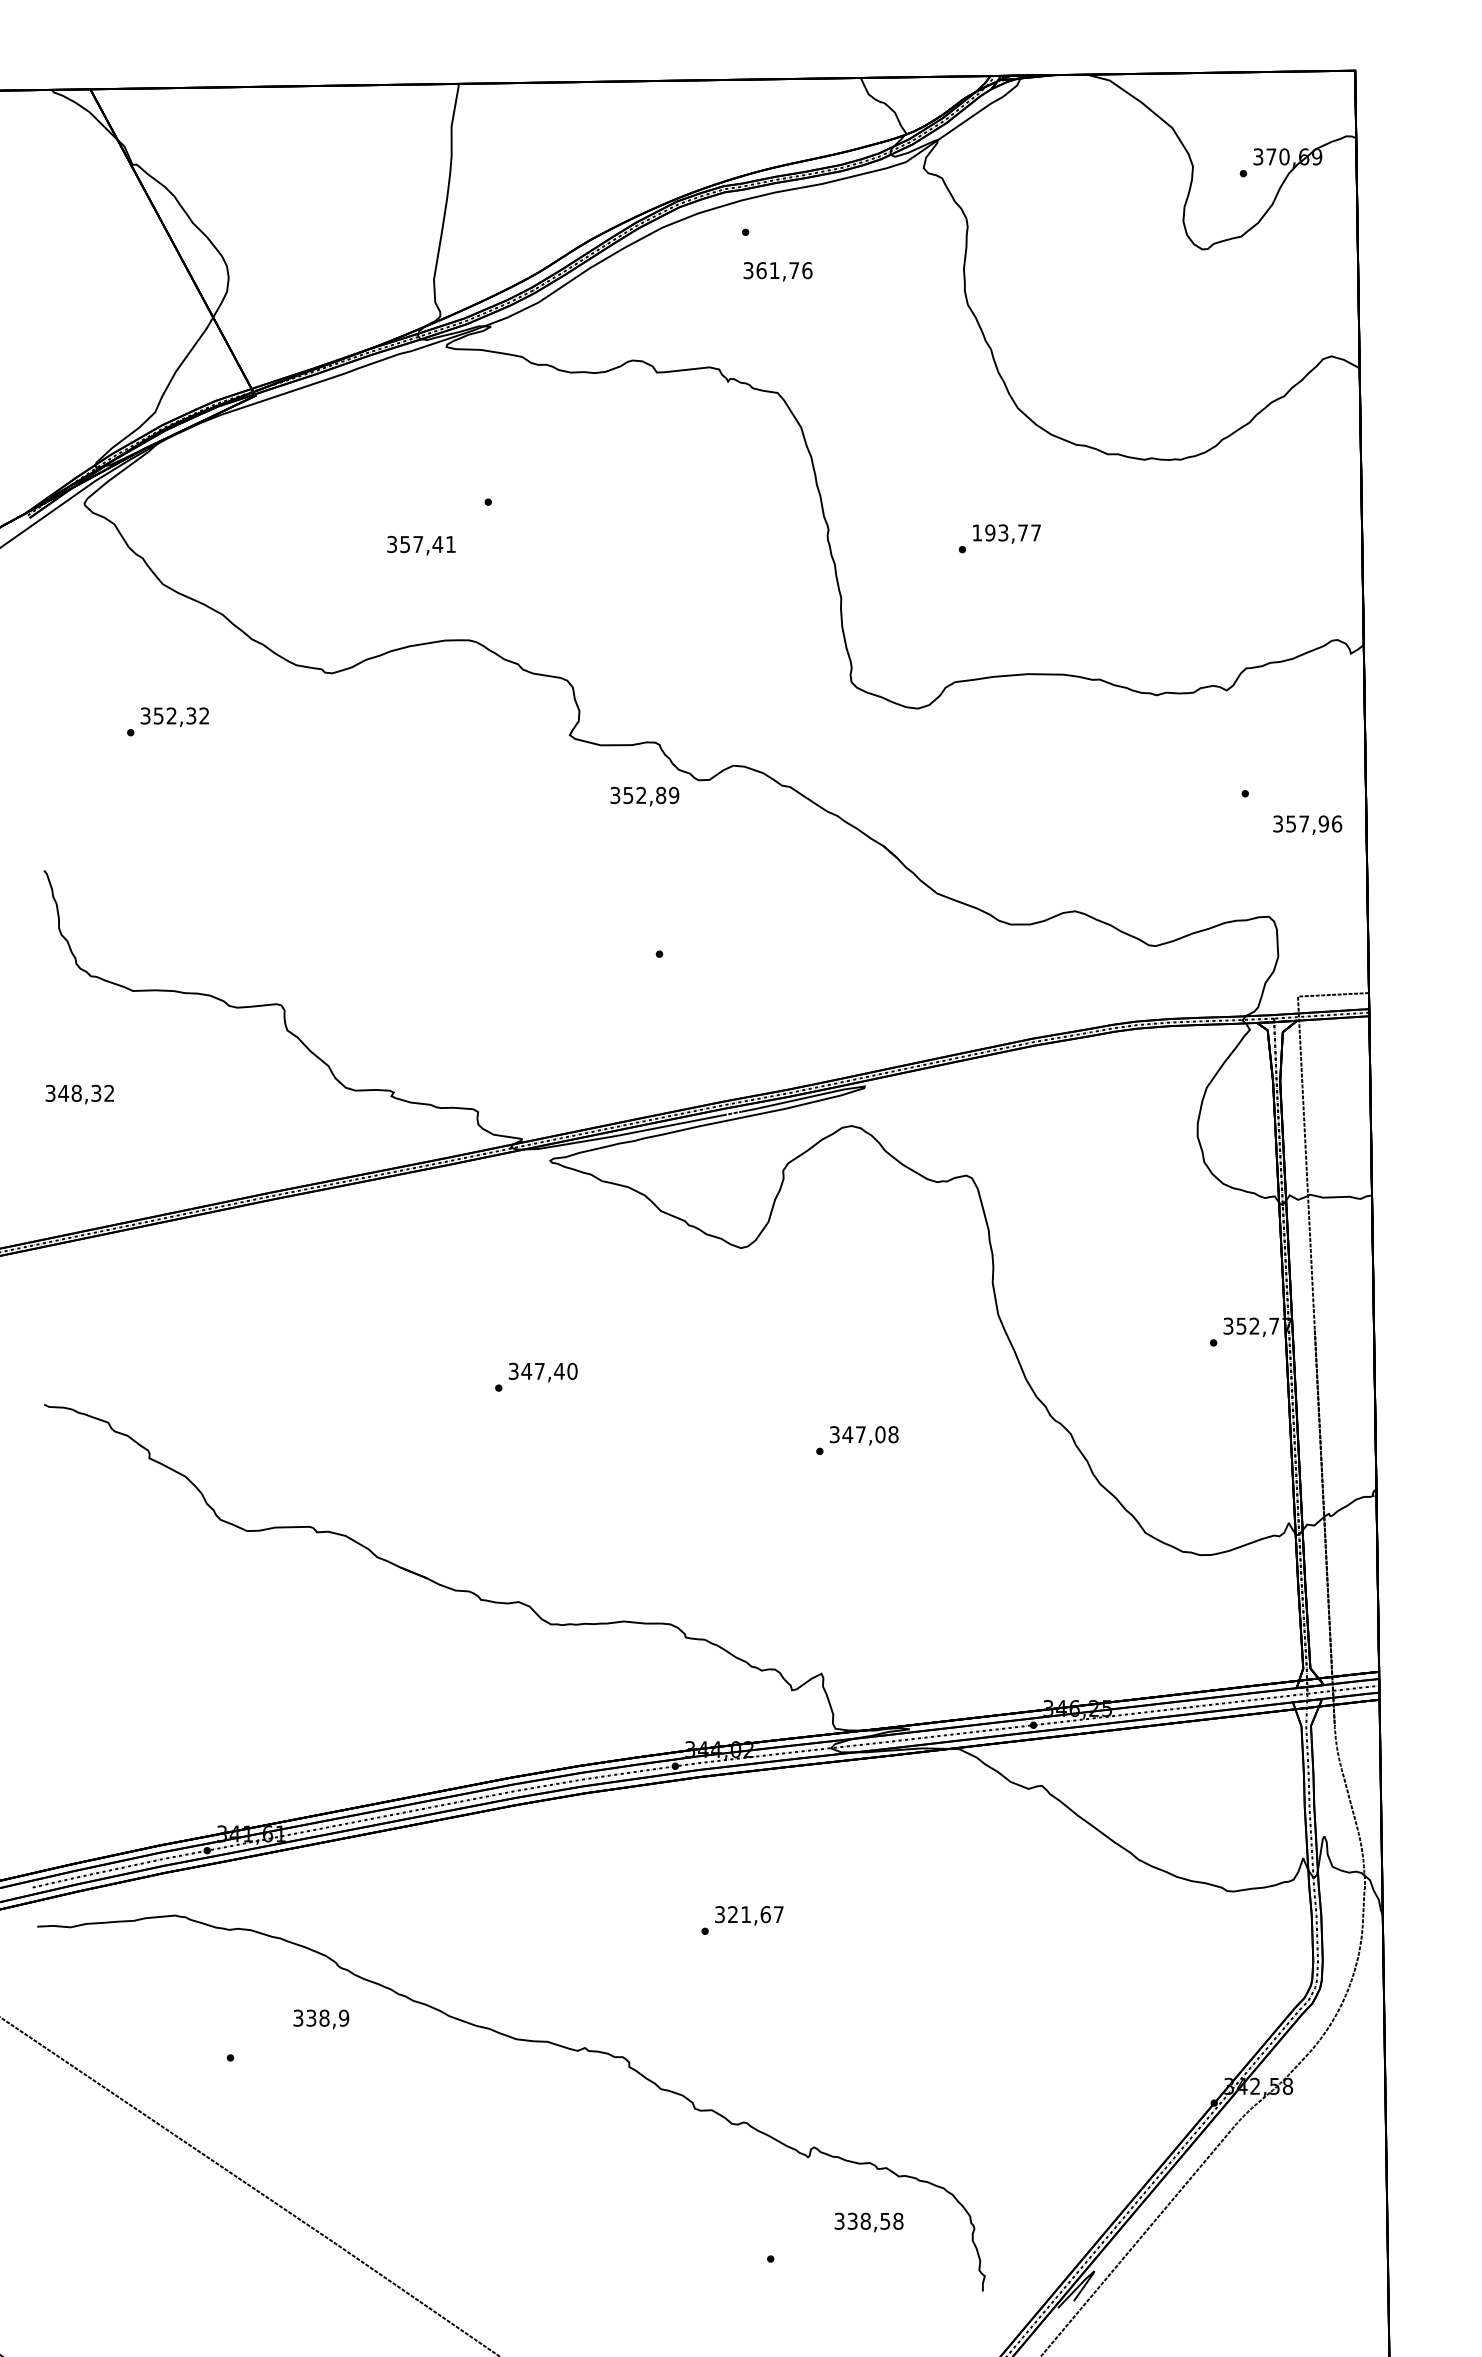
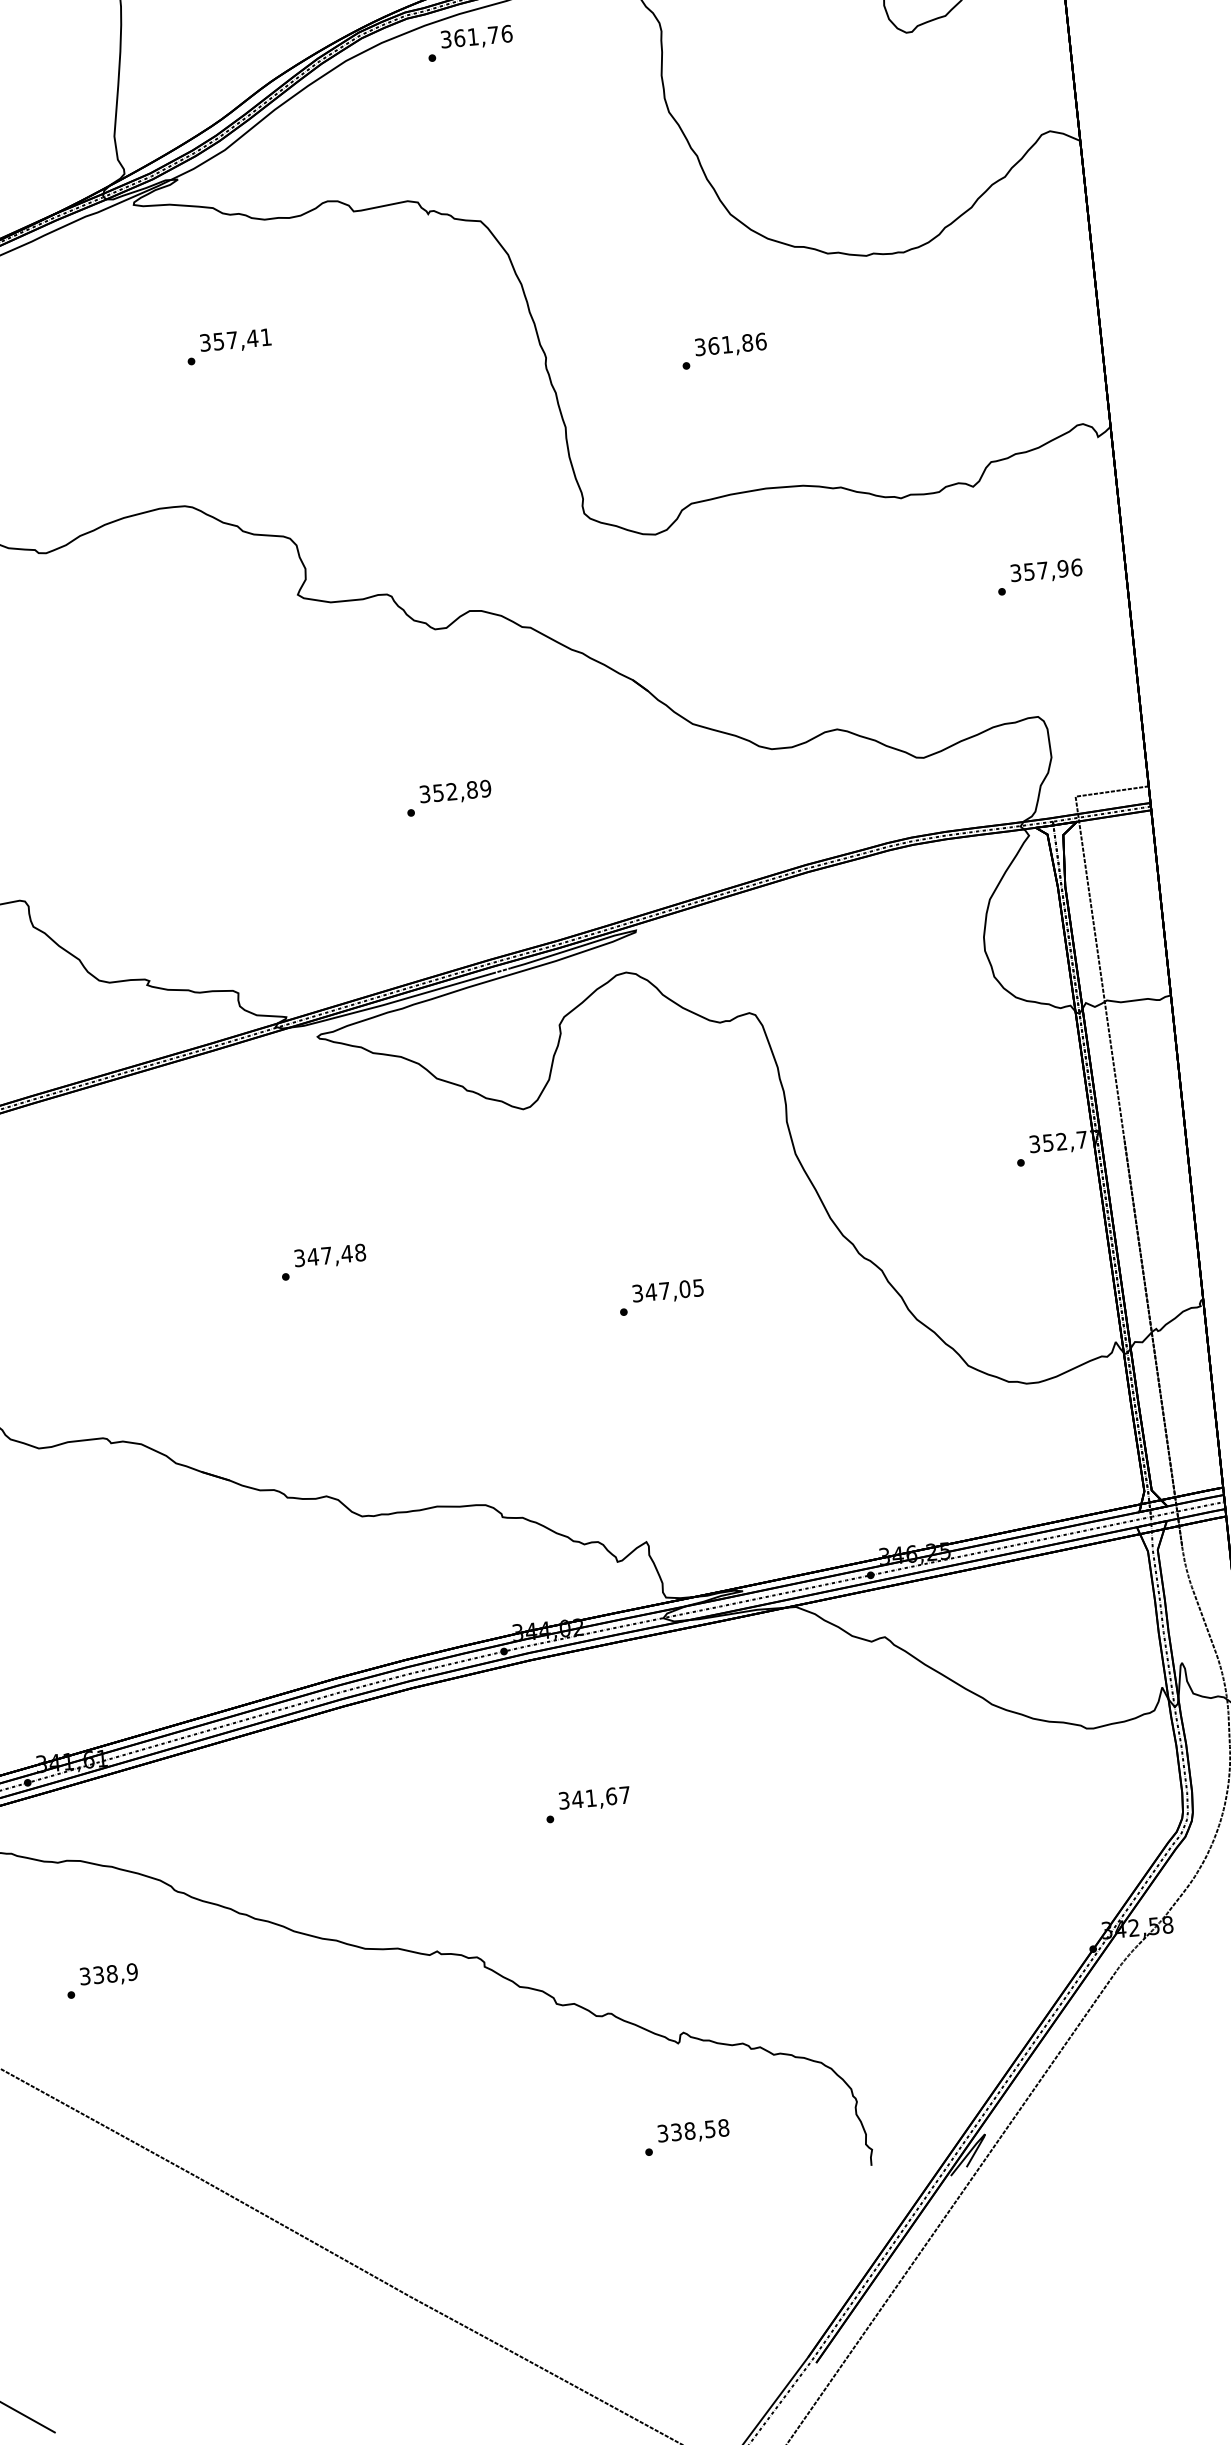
text: (777, 271) -> (476, 37), moved
text: (1006, 532) -> (730, 344), 193,77 -> 361,86
text: (421, 545) -> (235, 341), moved
text: (644, 796) -> (455, 792), moved
text: (1307, 824) -> (1046, 570), moved
text: (572, 1371) -> (360, 1252), 347,40 -> 347,48
text: (893, 1434) -> (698, 1287), 347,08 -> 347,05
text: (732, 1914) -> (577, 1799), 321,67 -> 341,67
text: (321, 2019) -> (109, 1975), moved
text: (868, 2222) -> (692, 2132), moved

